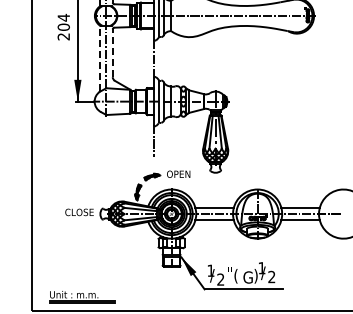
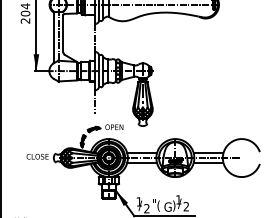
line: (112, 53) -> (63, 33), dashed -> solid
line: (100, 58) -> (53, 37), dashed -> solid

